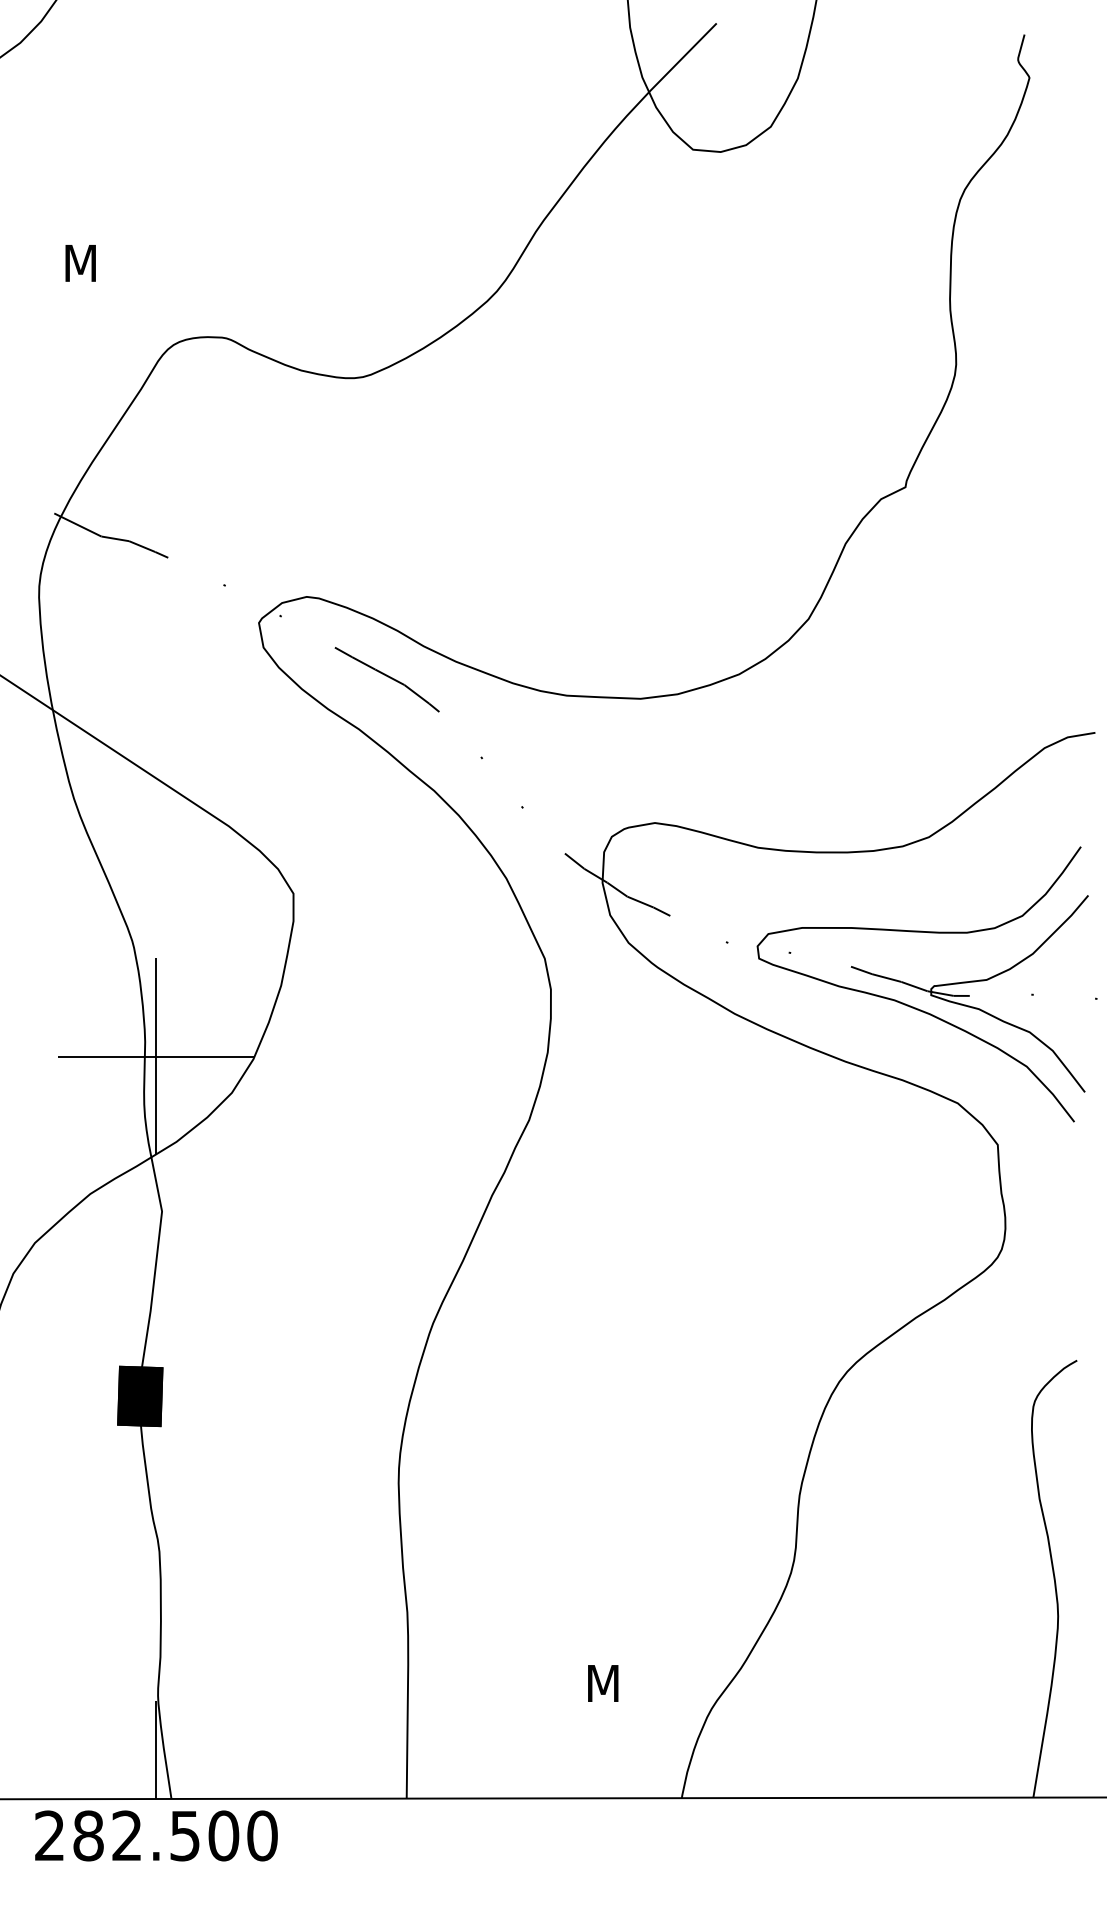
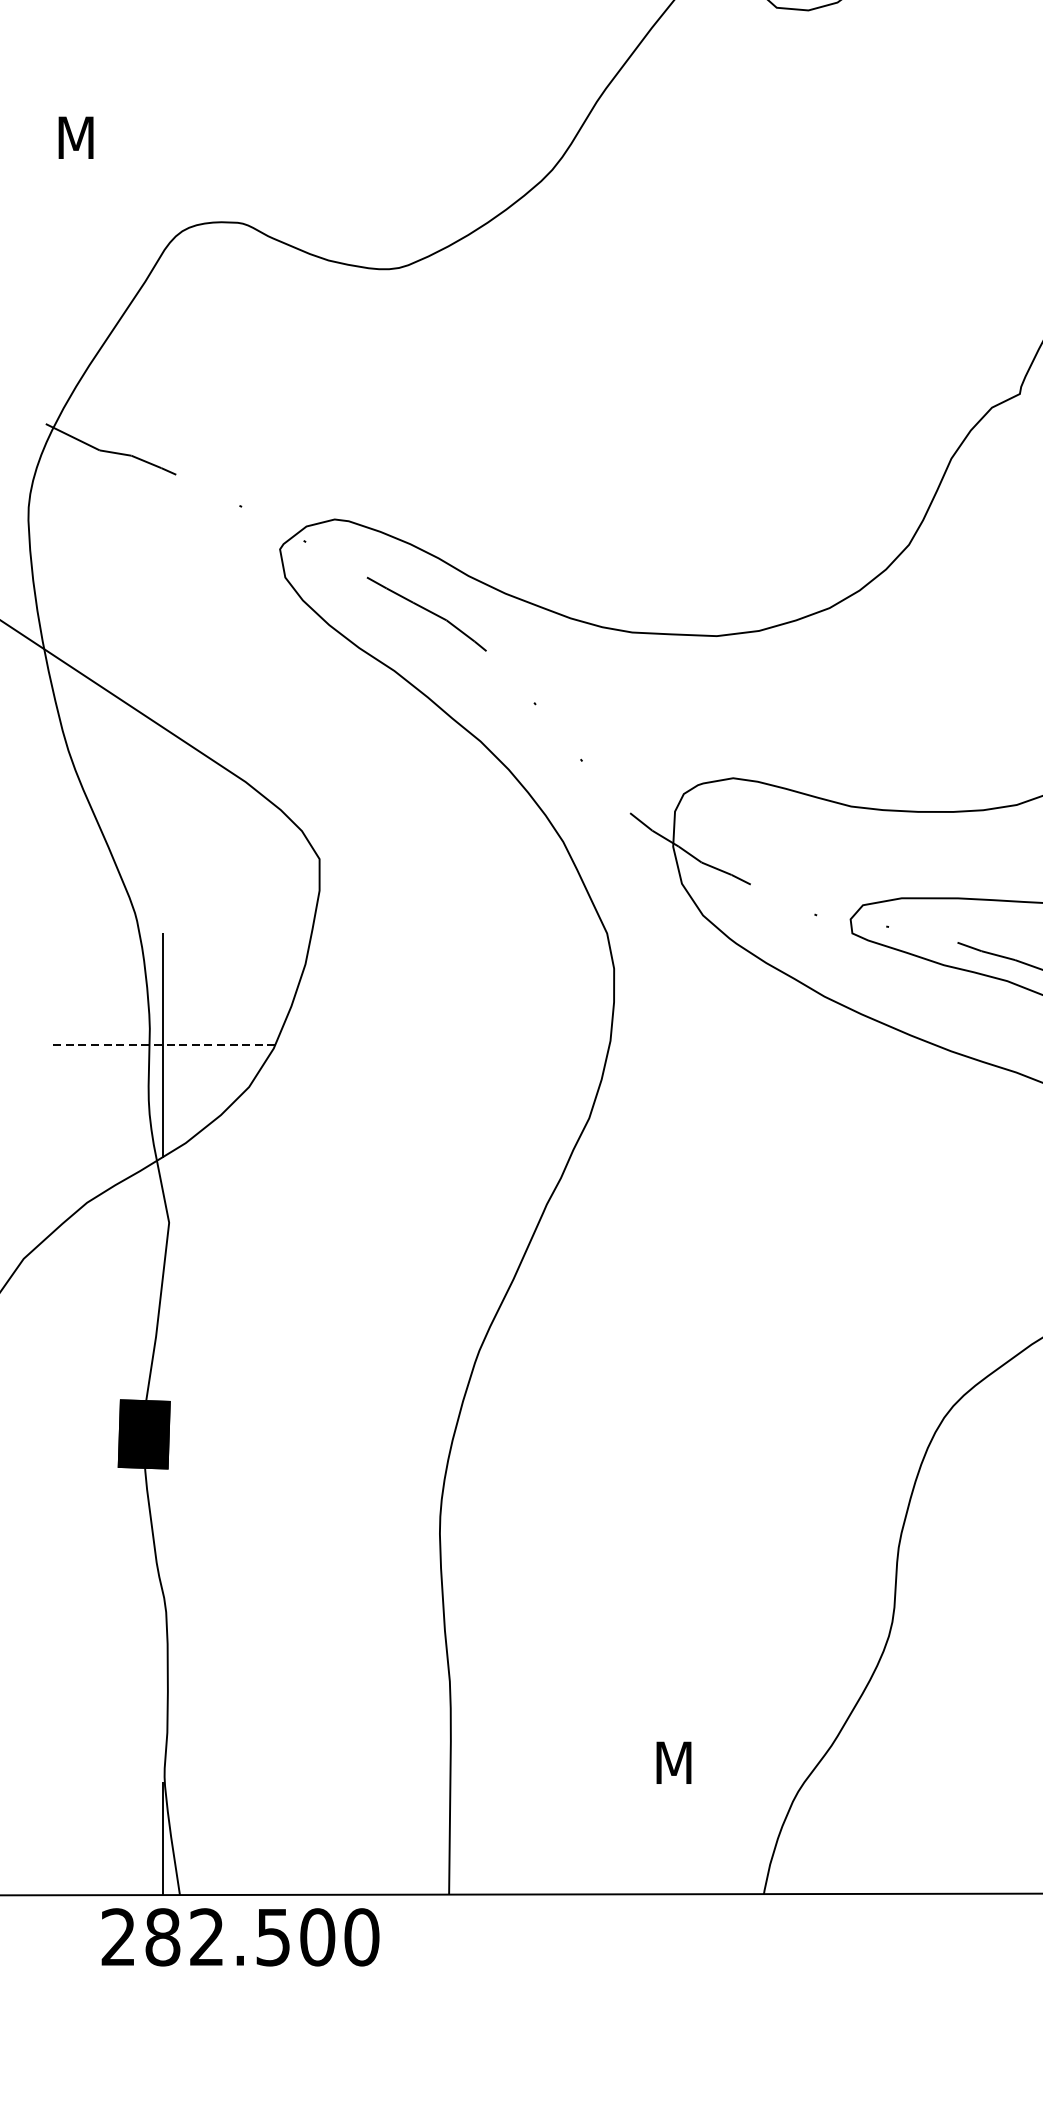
line: (155, 1056) -> (161, 1045), solid -> dashed
text: (156, 1835) -> (240, 1936), moved

